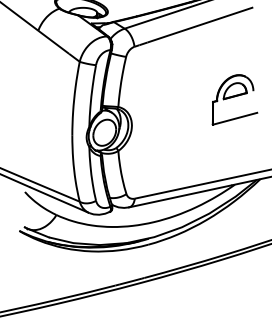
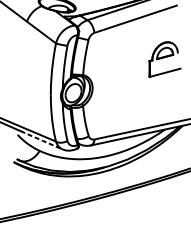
part: (234, 99) -> (164, 59), moved
line: (60, 200) -> (42, 140), solid -> dashed

